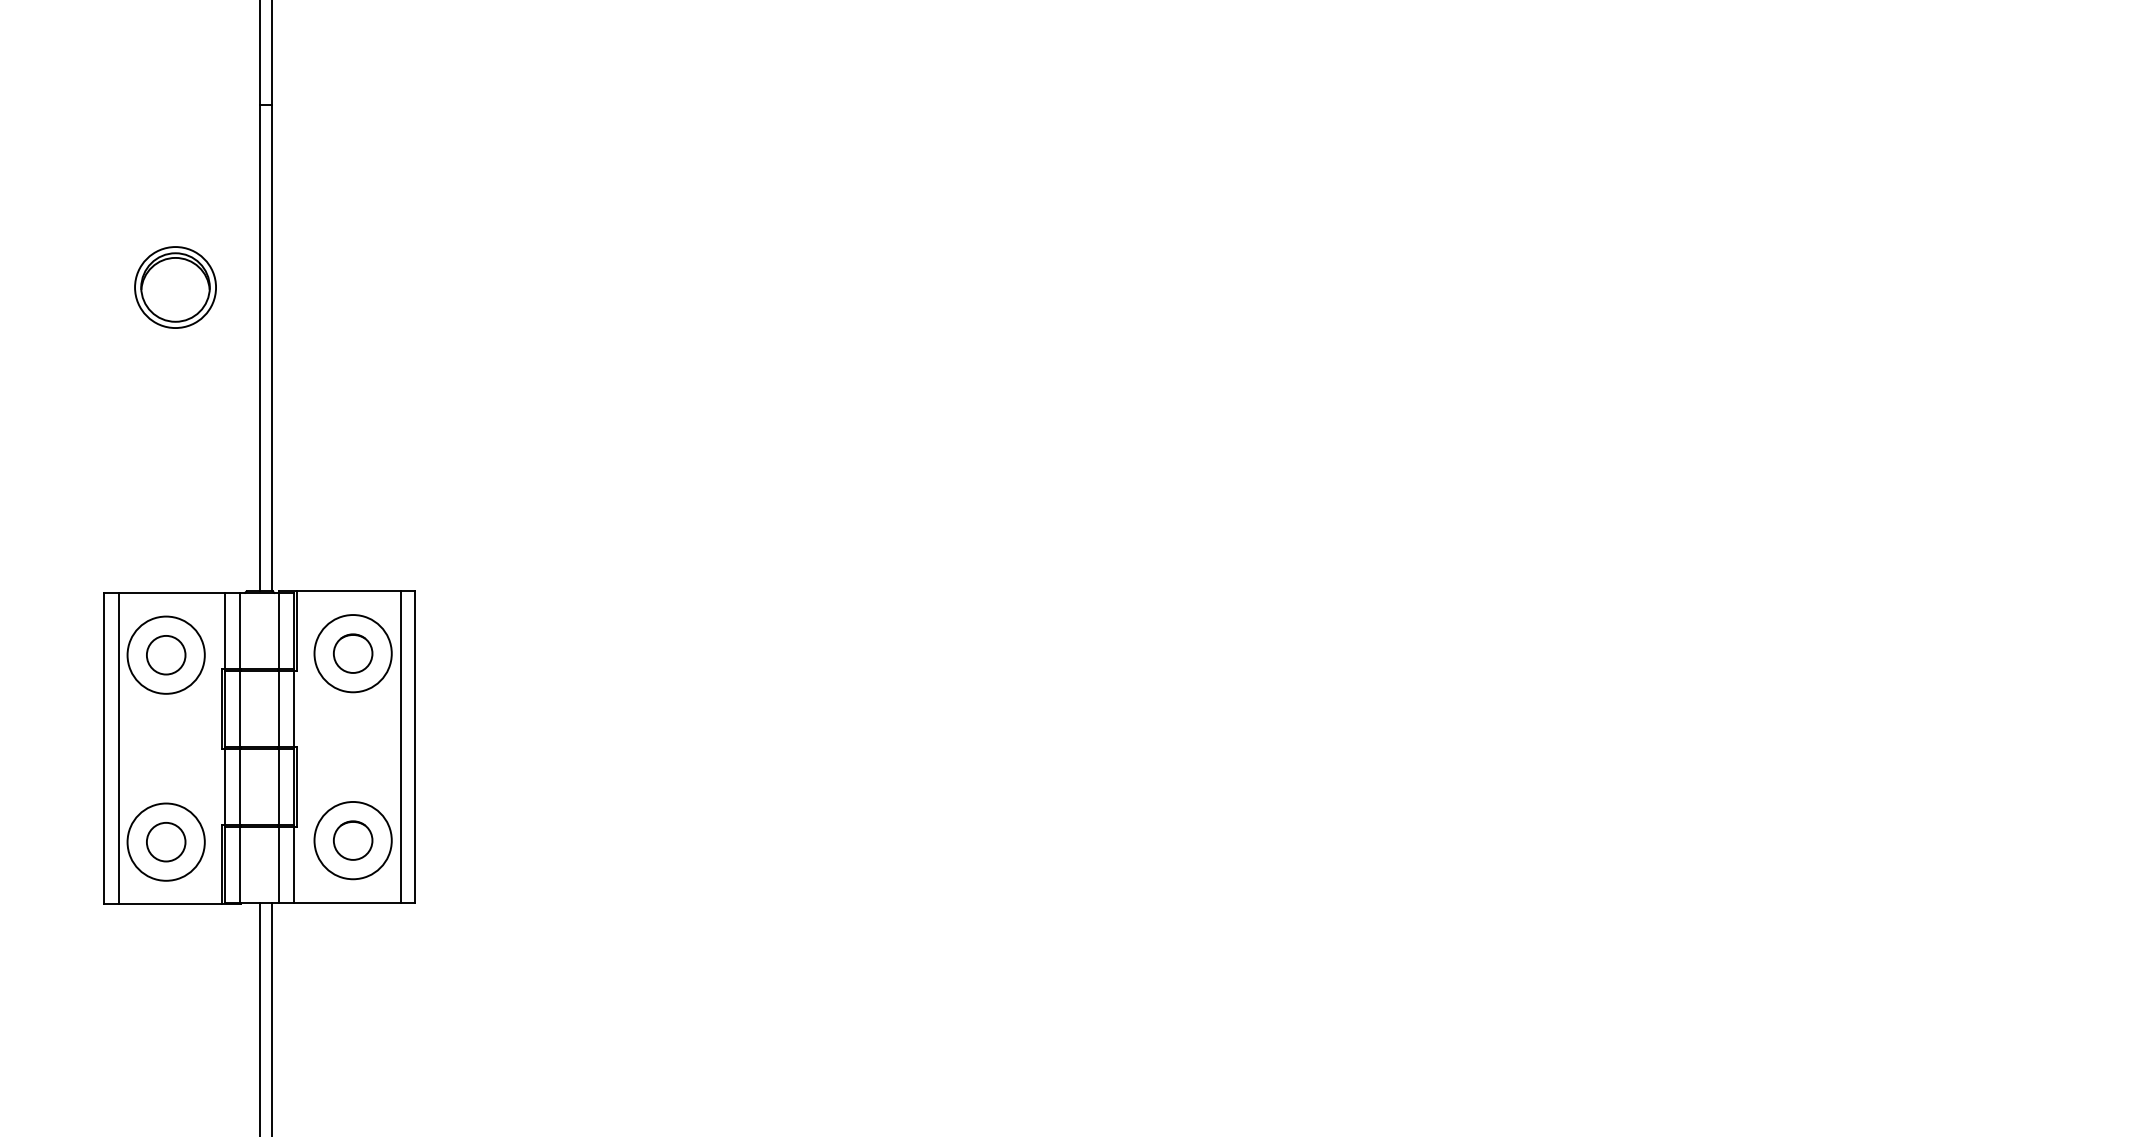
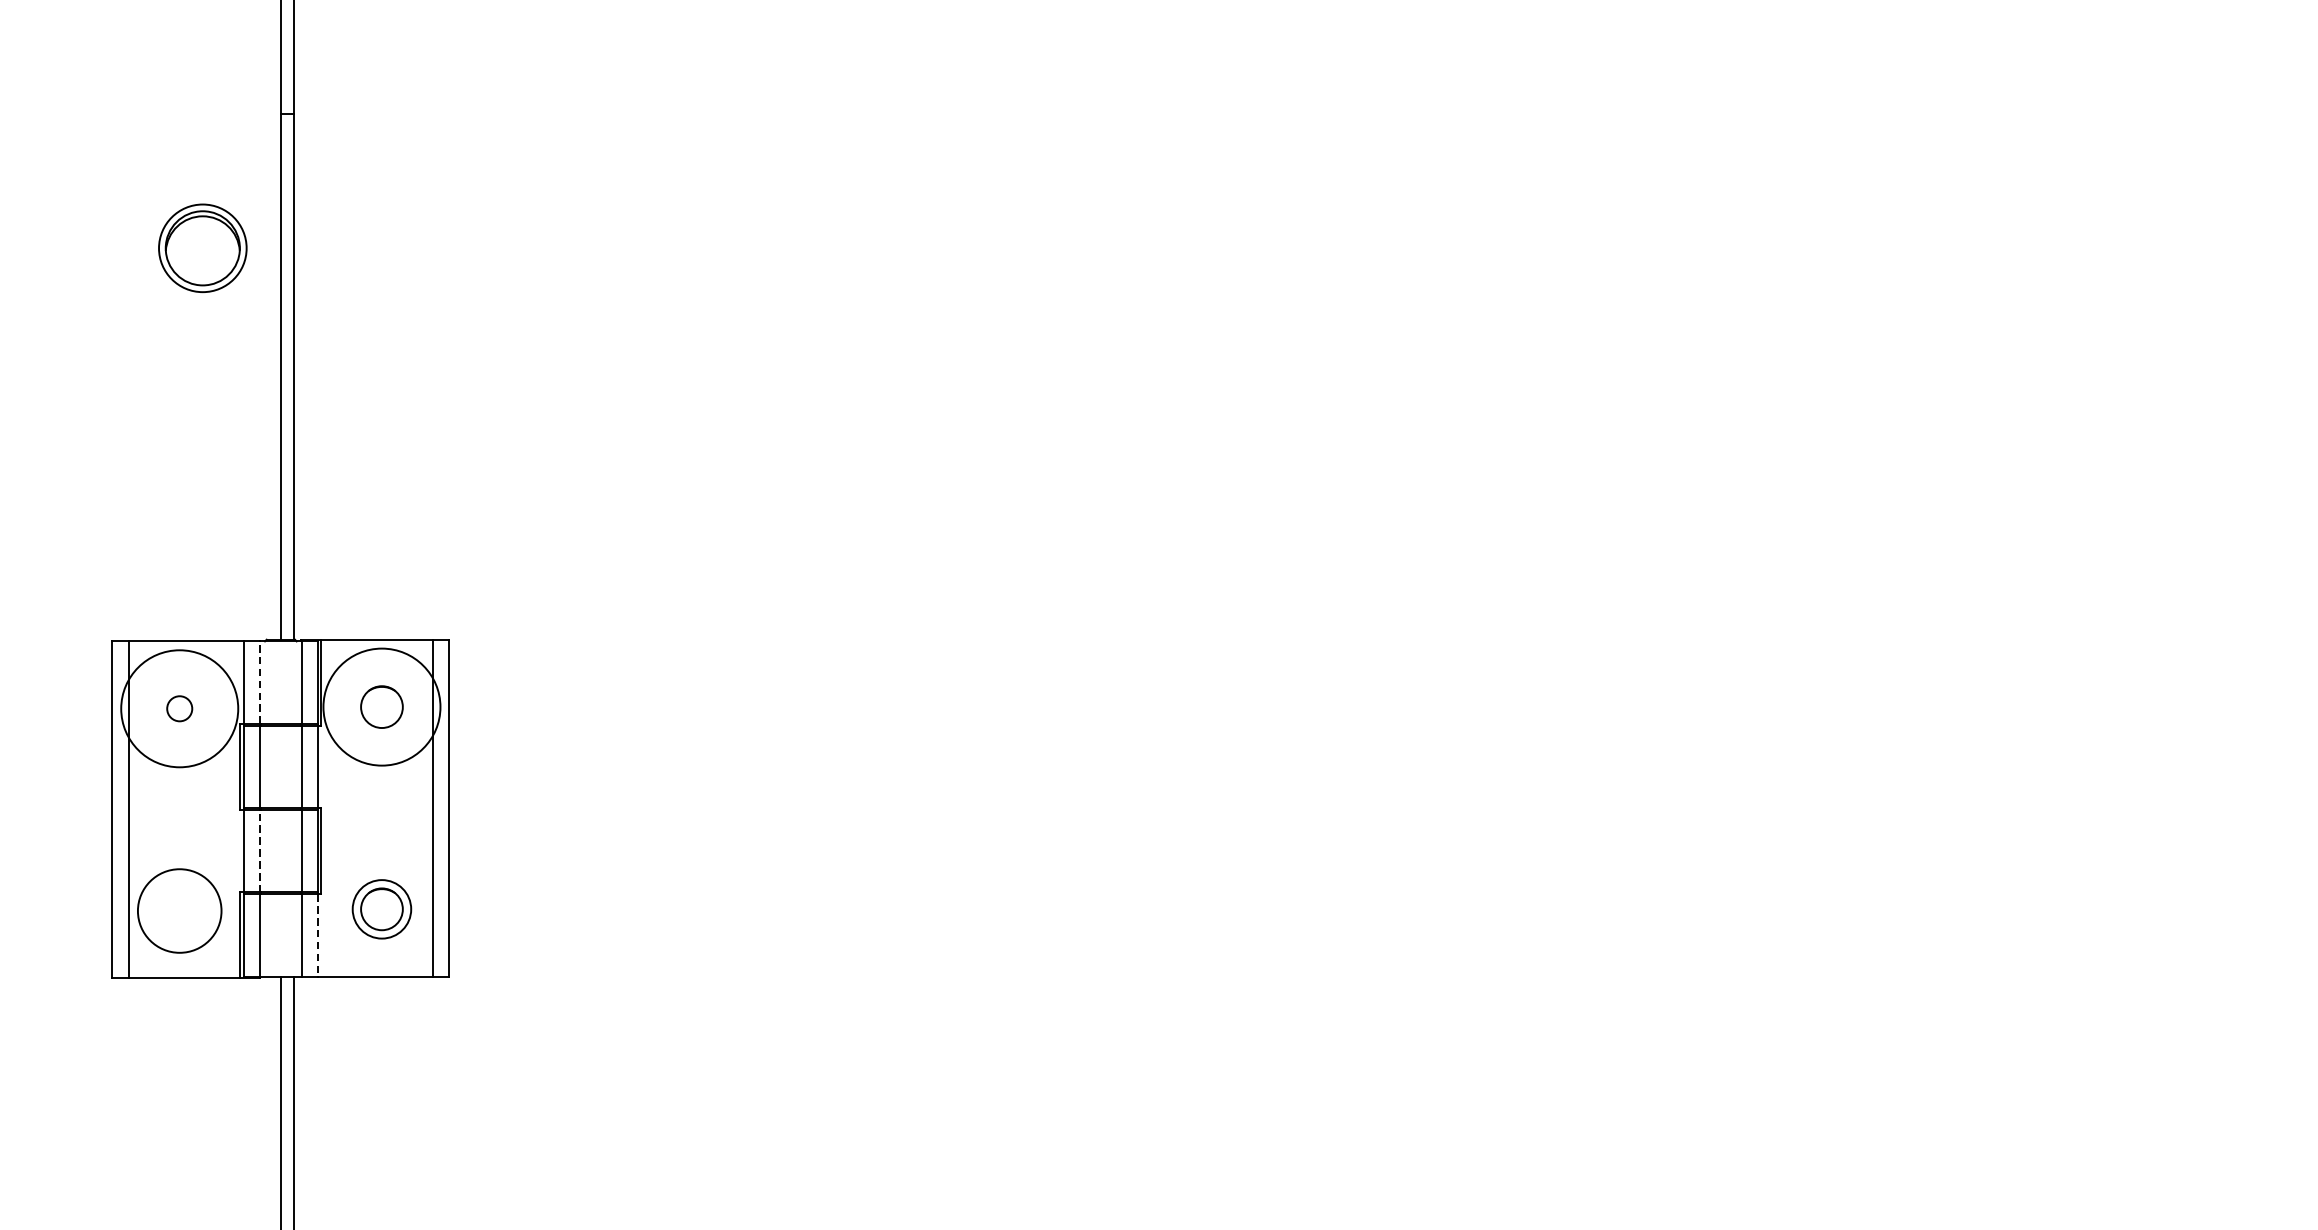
part: (175, 287) -> (202, 248), moved
line: (240, 630) -> (260, 682), solid -> dashed
circle: (352, 653) -> (381, 706), size x1.4
circle: (165, 654) -> (178, 708), size x0.6
circle: (165, 654) -> (178, 708), size x1.4
line: (240, 786) -> (260, 850), solid -> dashed
circle: (352, 840) -> (381, 909), size x0.7
circle: (166, 842) -> (180, 911), removed
line: (293, 865) -> (317, 936), solid -> dashed

